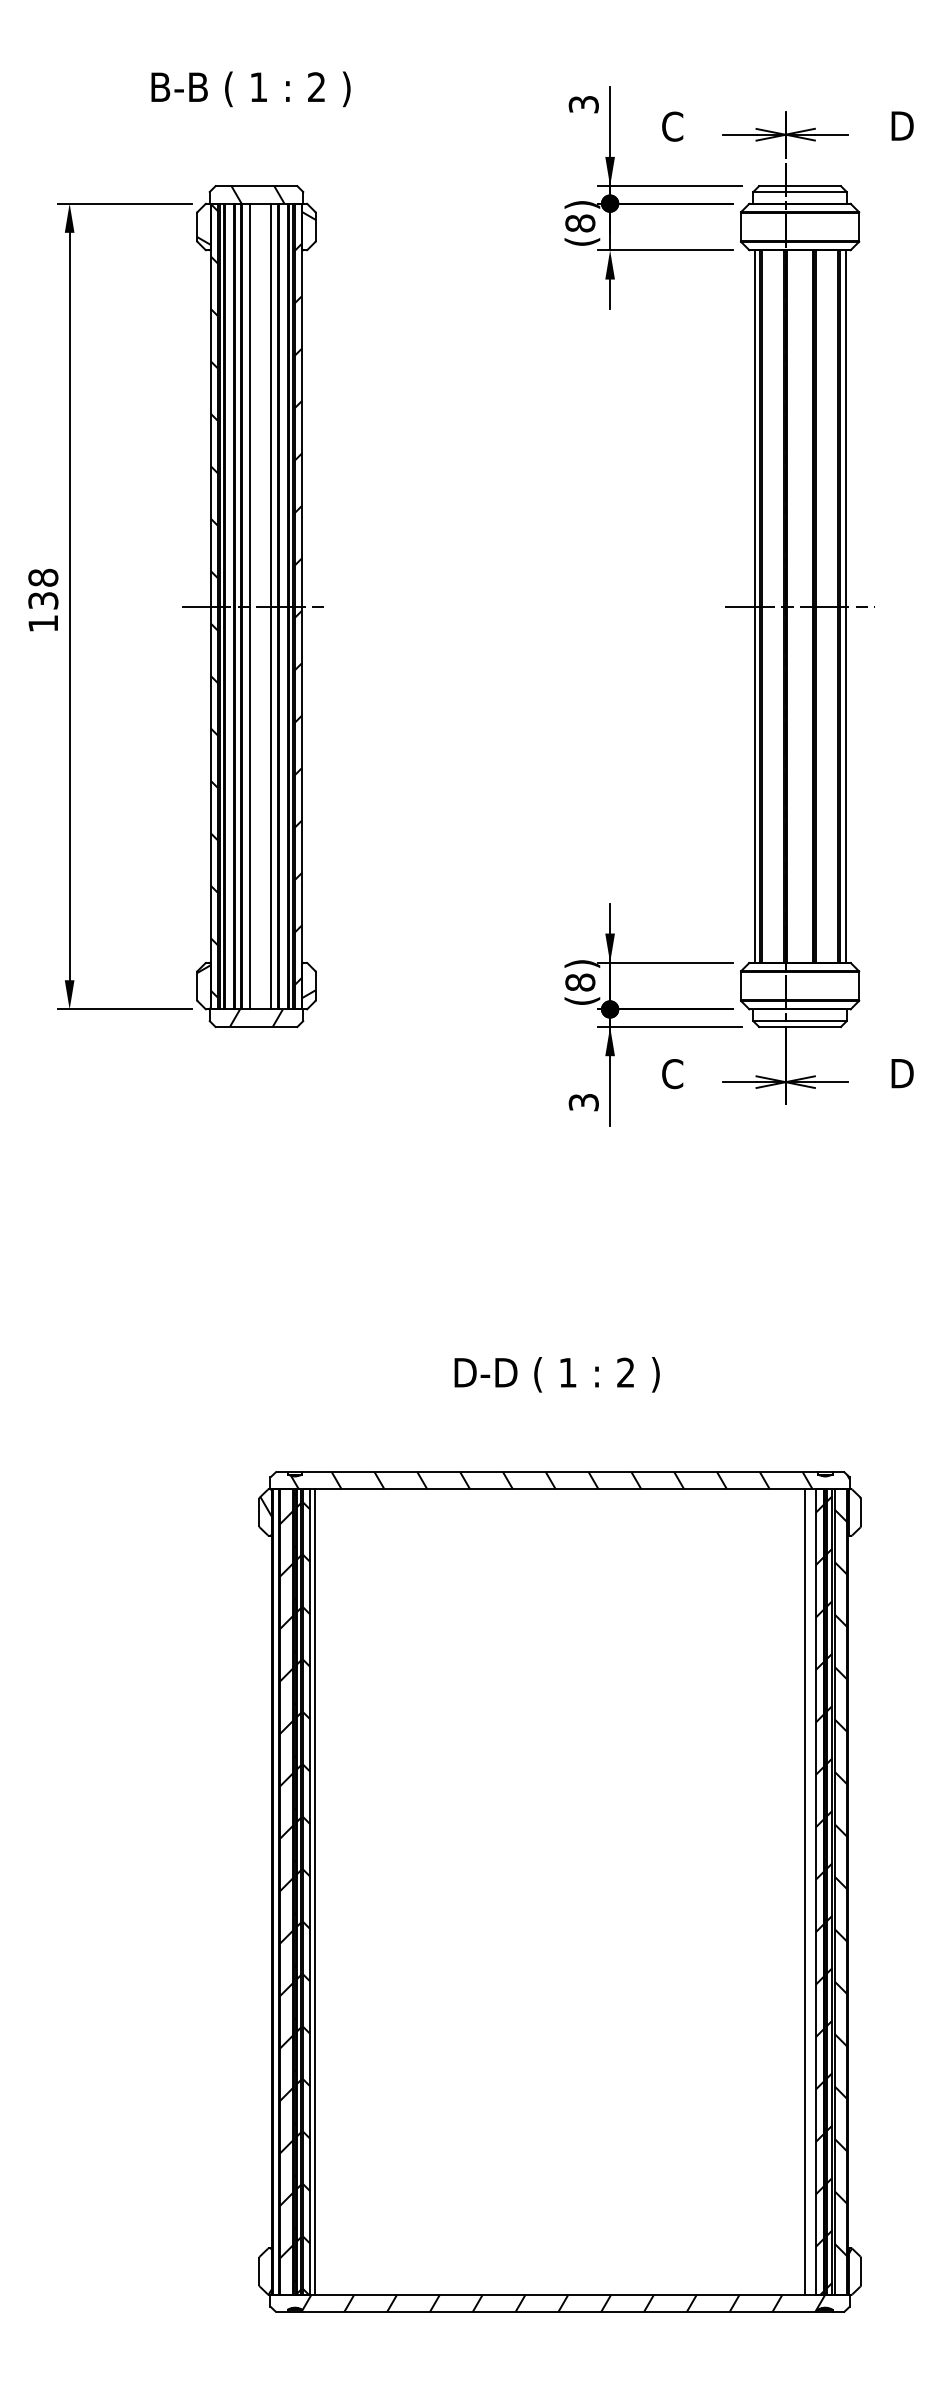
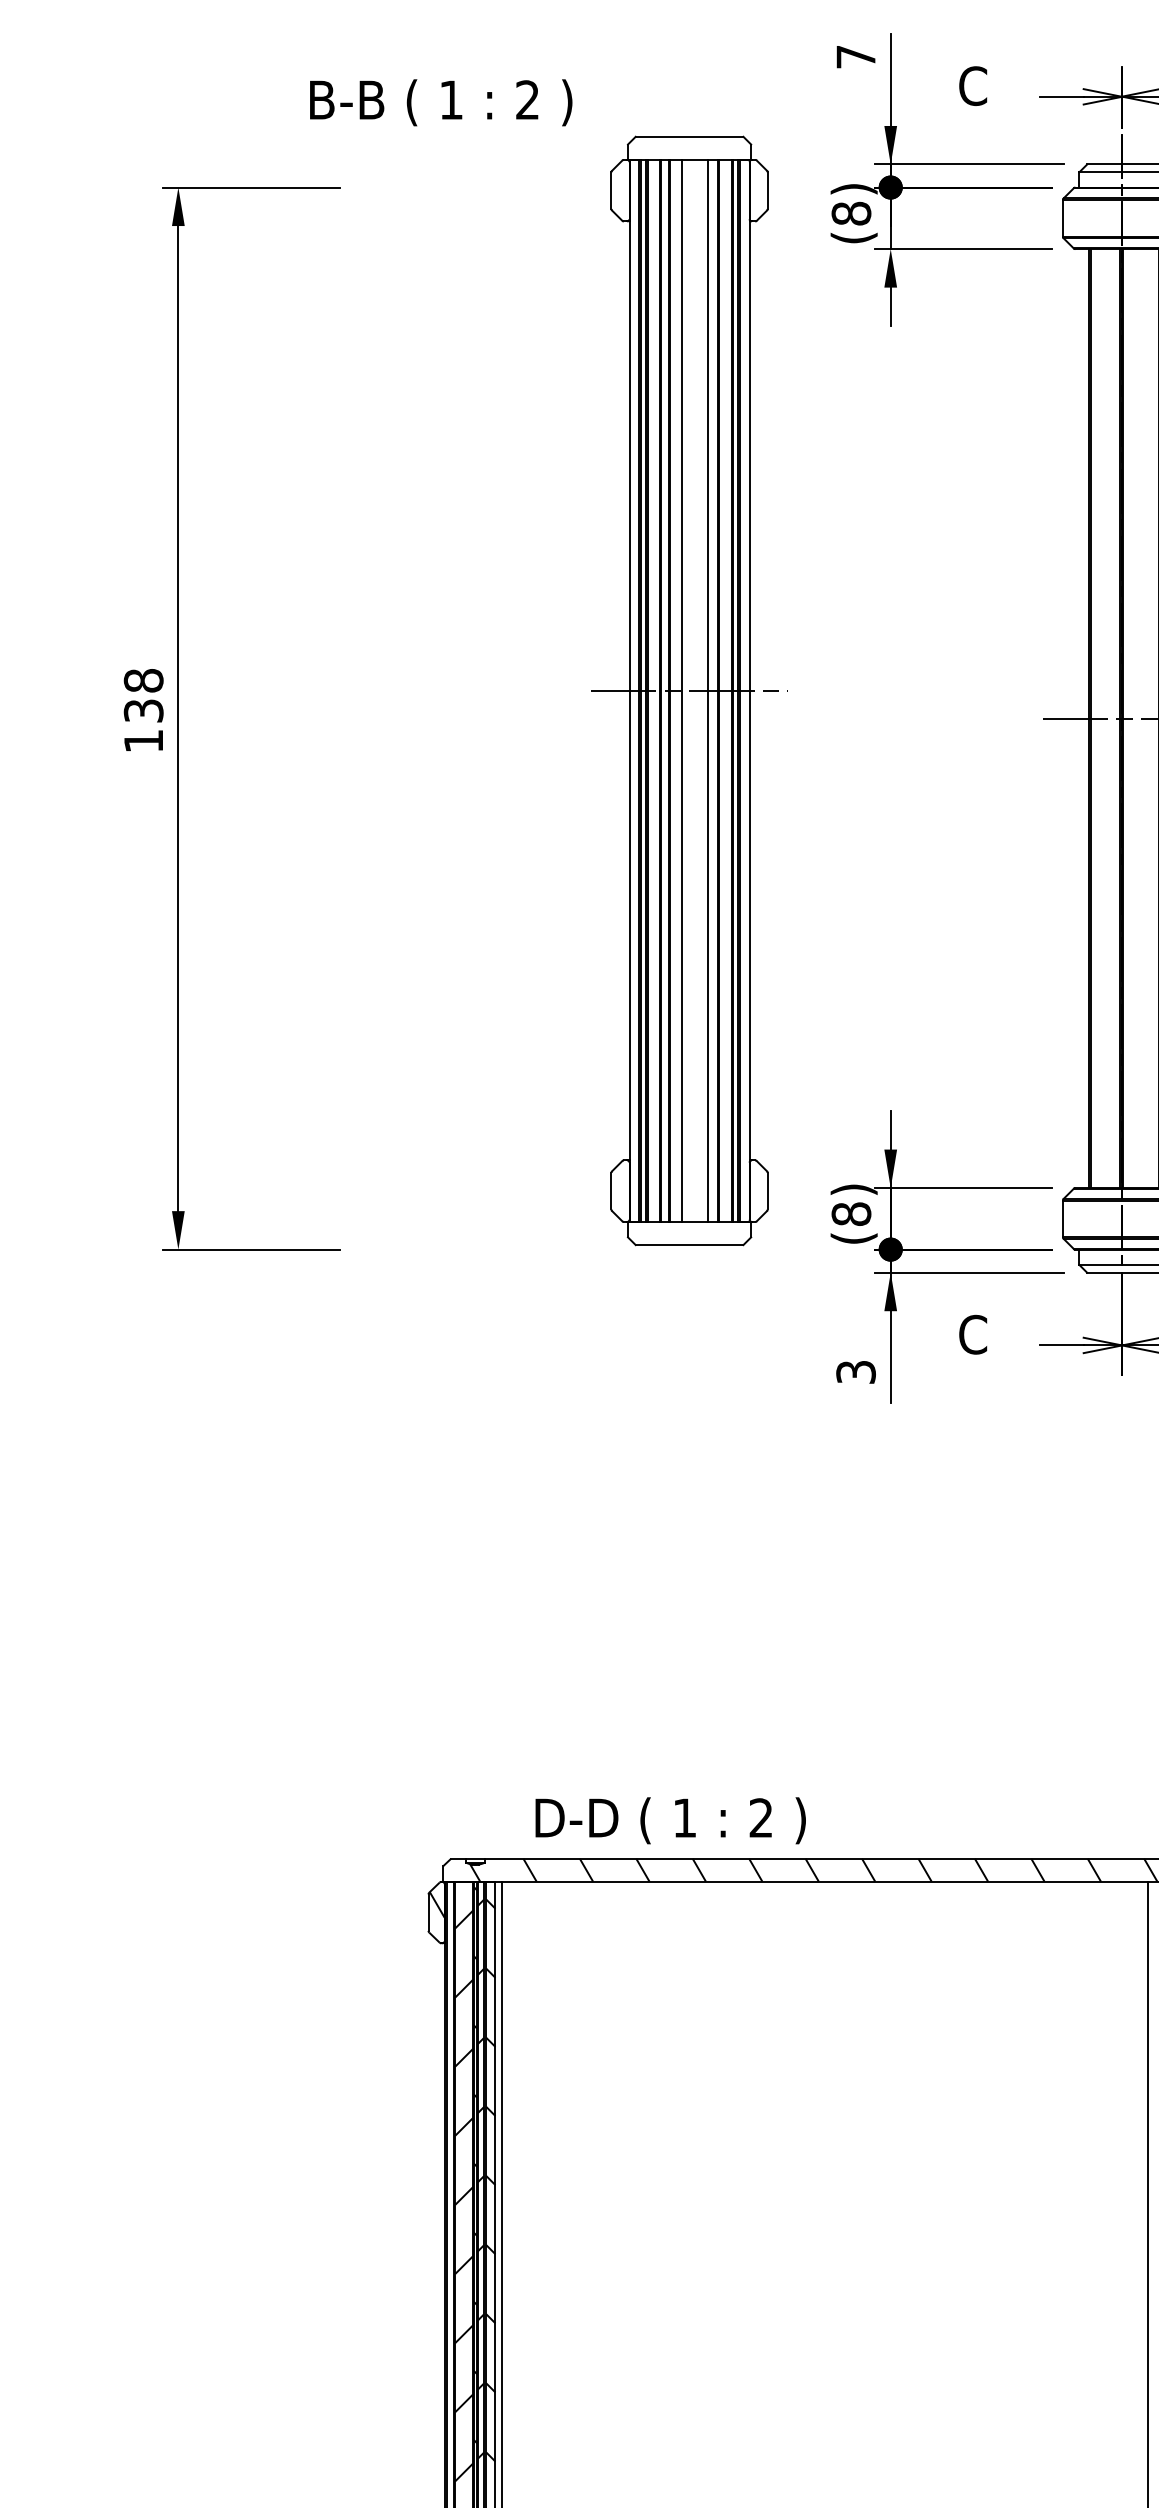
text: (250, 89) -> (440, 103), moved
text: (583, 104) -> (855, 56), 3 -> 7
part: (252, 606) -> (684, 690), moved
line: (754, 606) -> (1081, 718), removed
text: (556, 1374) -> (669, 1820), moved

